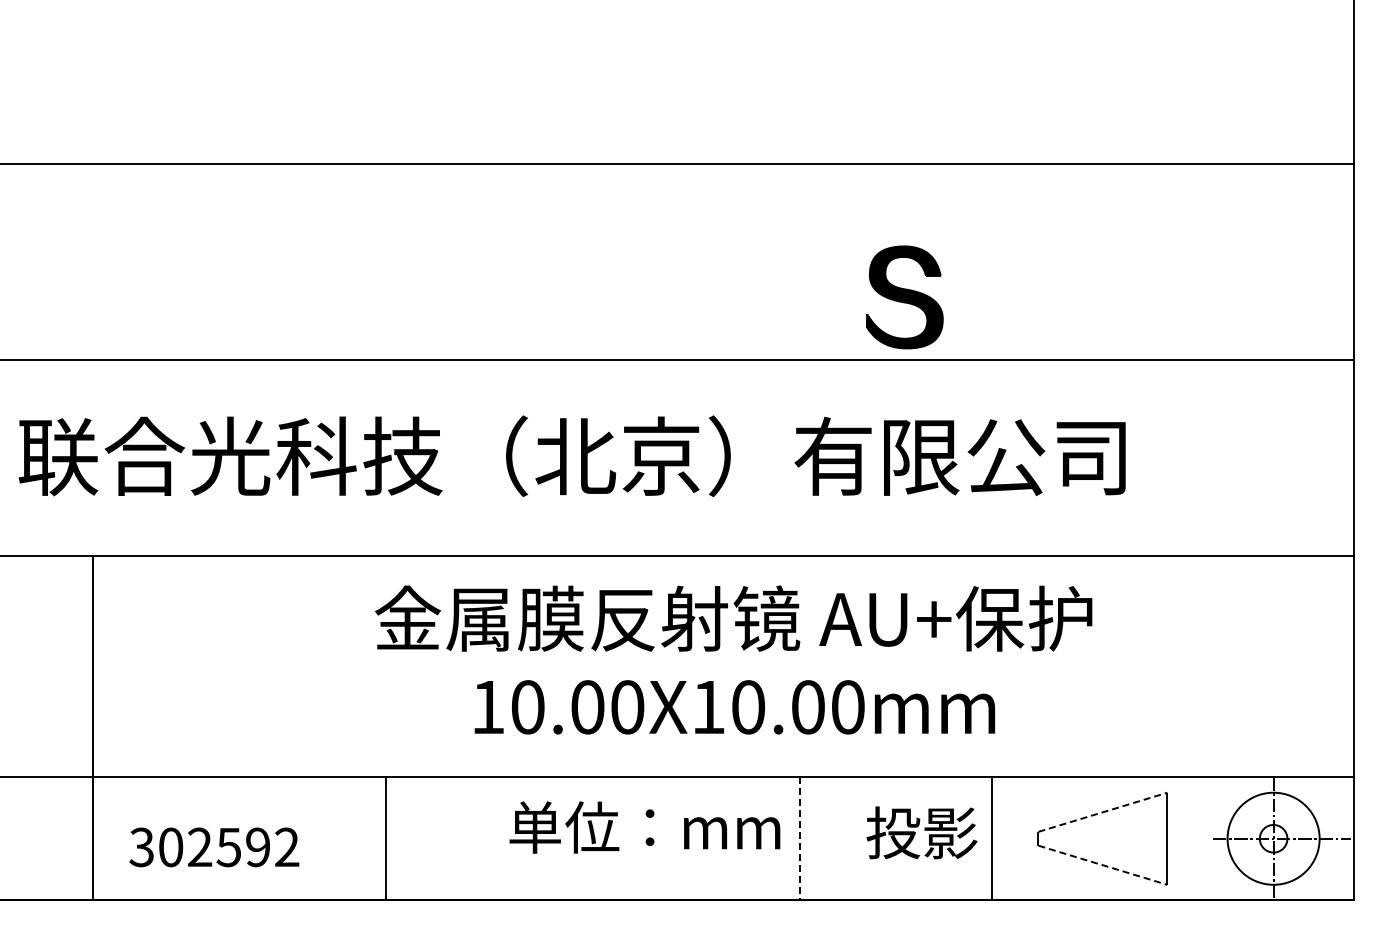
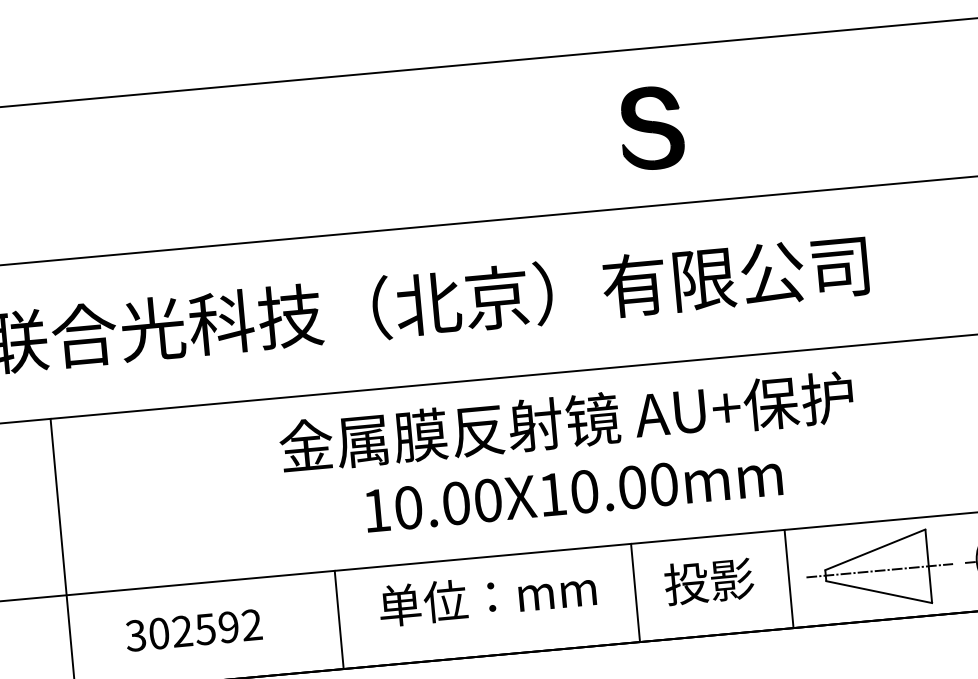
part: (904, 297) -> (651, 128), moved
line: (1103, 812) -> (875, 549), dashed -> solid
text: (644, 827) -> (487, 597), moved
text: (921, 832) -> (708, 581), moved
line: (386, 838) -> (339, 619), moved
line: (1105, 838) -> (879, 570), added
line: (800, 839) -> (635, 593), dashed -> solid
text: (214, 847) -> (194, 630), moved
line: (1103, 865) -> (879, 592), dashed -> solid

